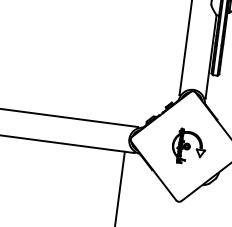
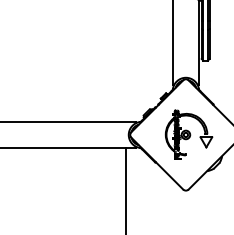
part: (188, 146) -> (188, 134), size x1.43

